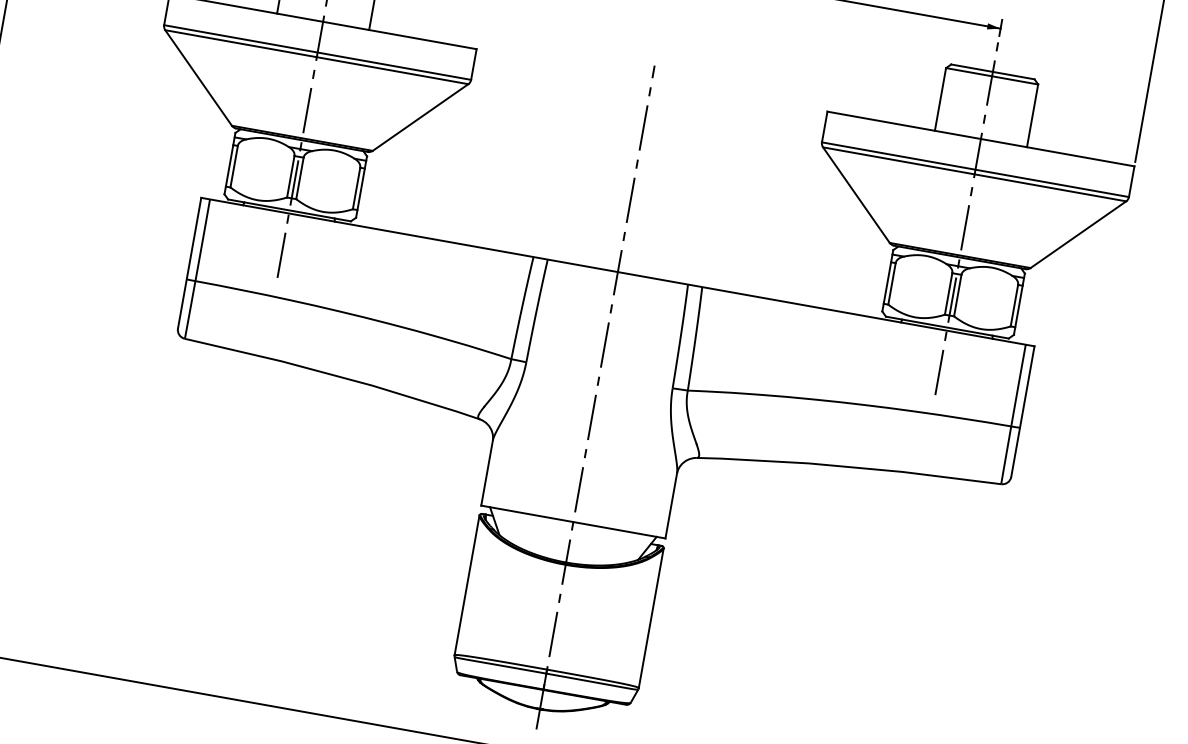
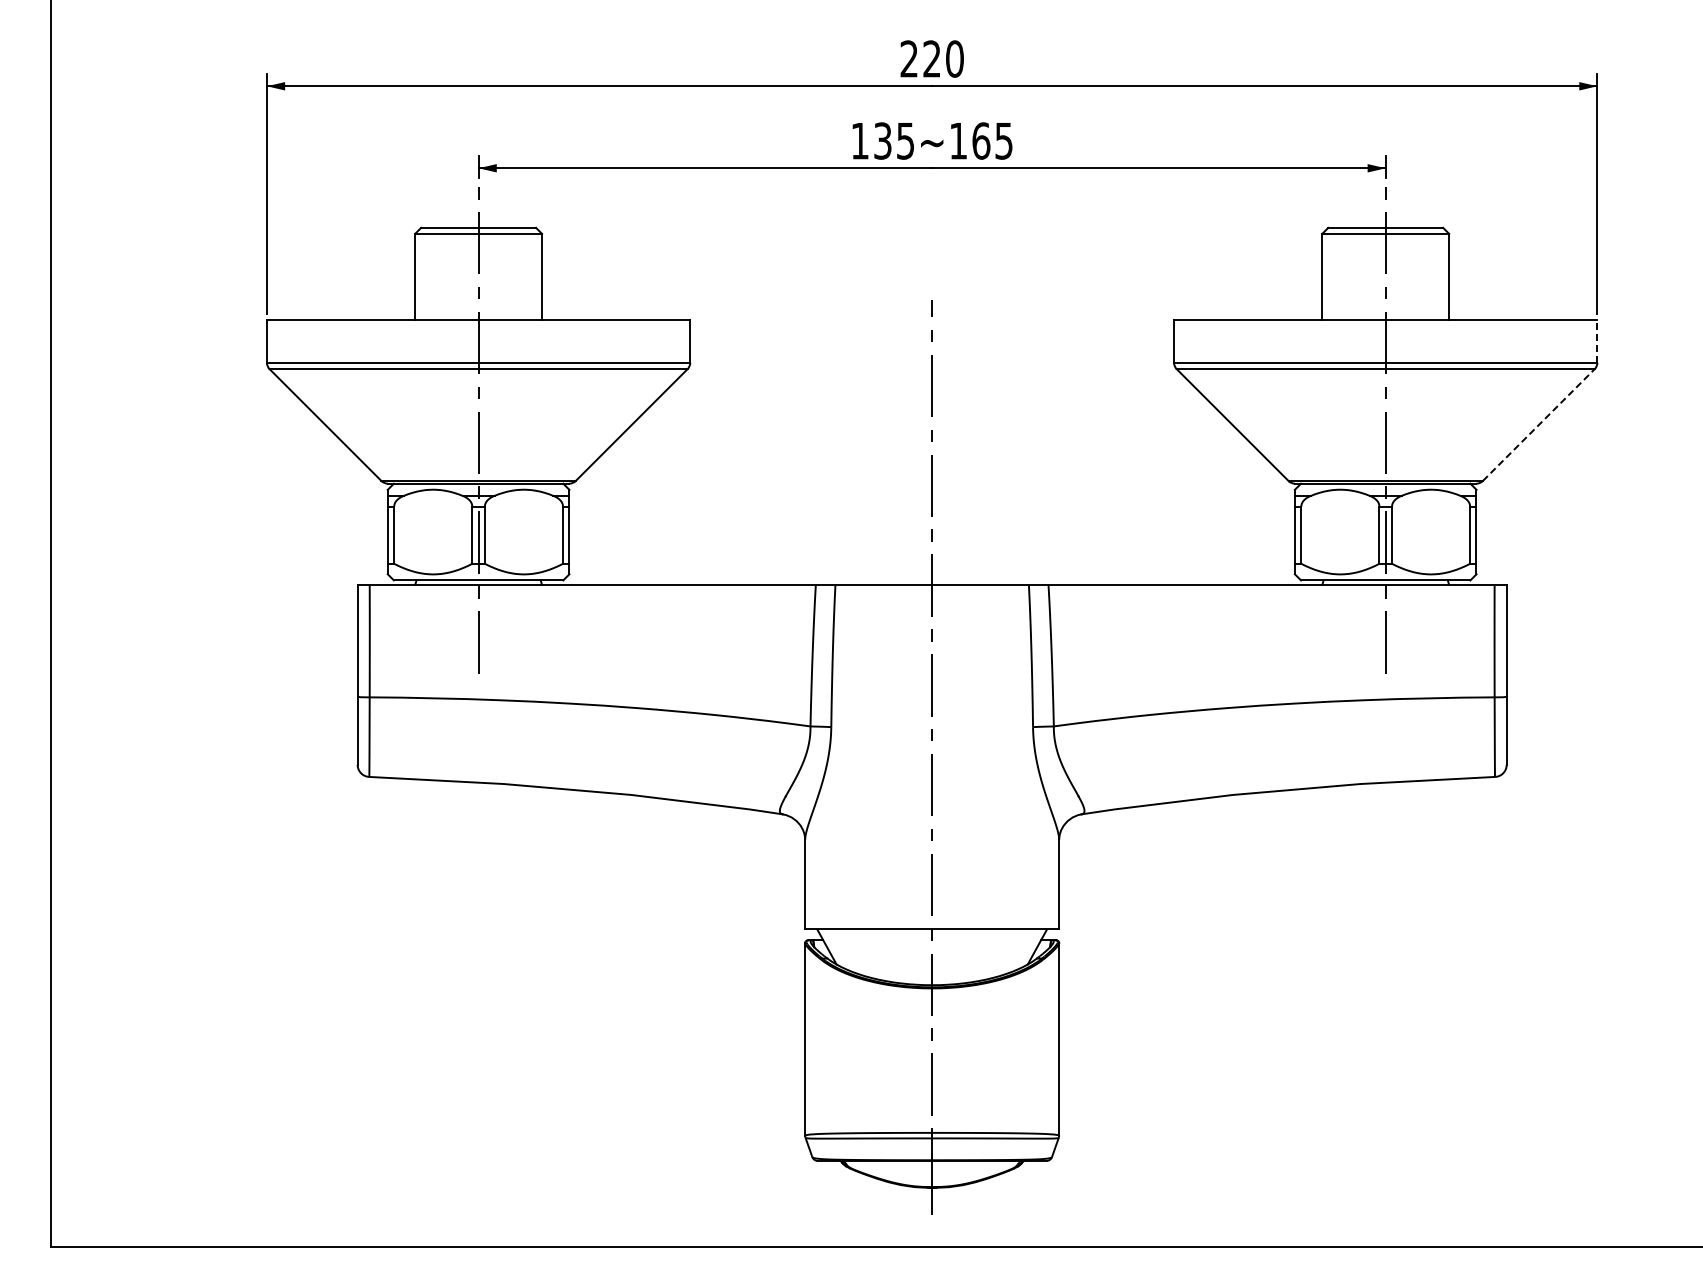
line: (1131, 181) -> (1597, 341), solid -> dashed
line: (1079, 234) -> (1539, 424), solid -> dashed

